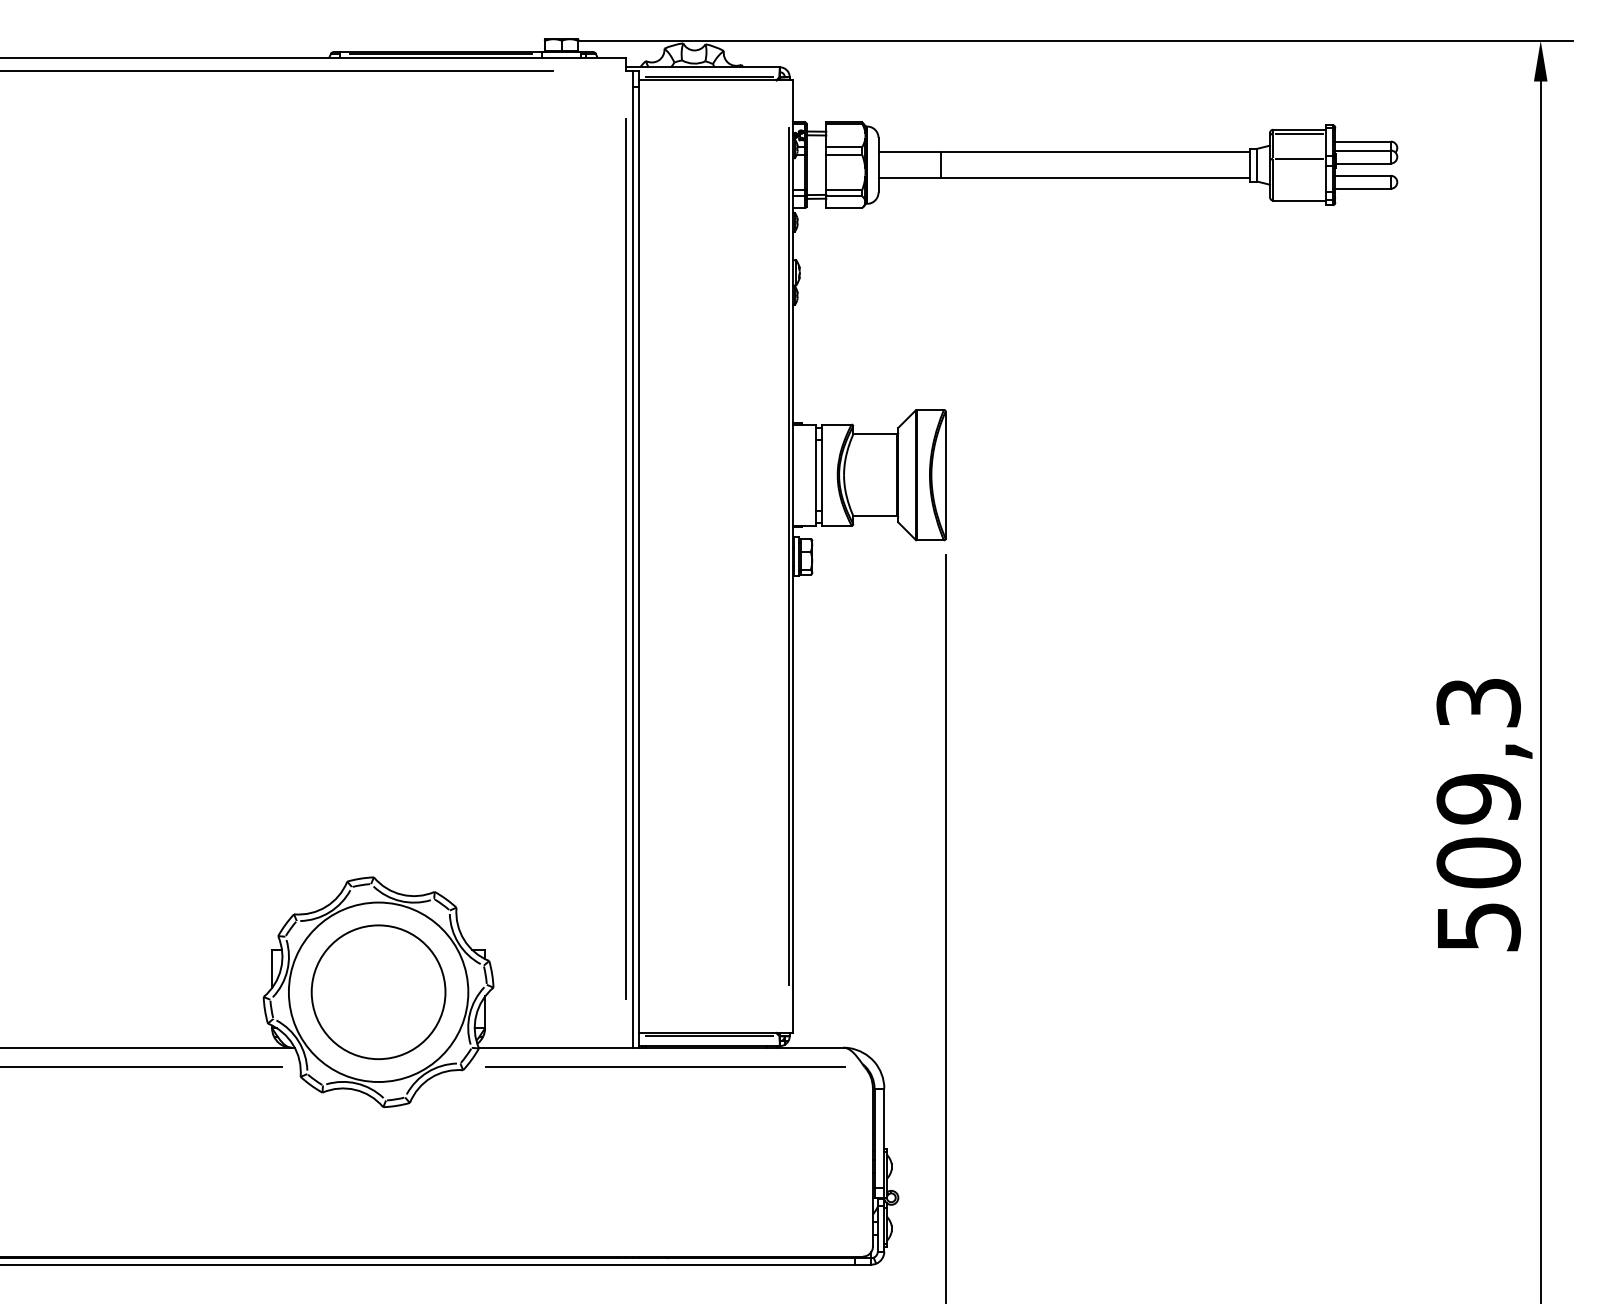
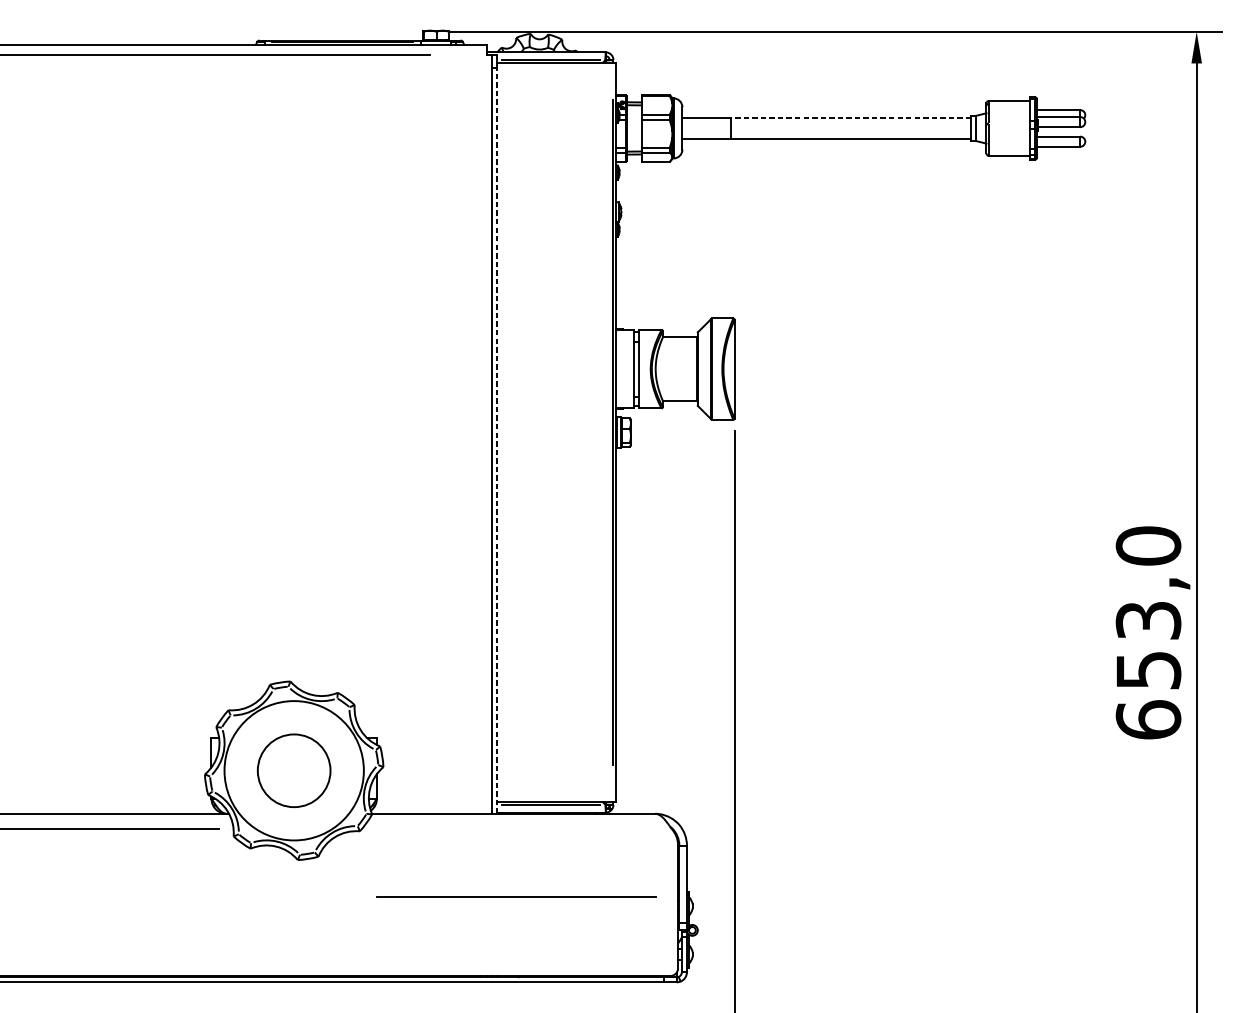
line: (1298, 133) -> (1008, 103), removed
line: (1095, 152) -> (850, 118), solid -> dashed
line: (1298, 158) -> (1008, 123), removed
line: (626, 558) -> (486, 433), removed
line: (639, 566) -> (496, 440), solid -> dashed
text: (1478, 814) -> (1148, 632), 509,3 -> 653,0
circle: (378, 992) -> (294, 770), size x0.7
line: (665, 1066) -> (517, 896), moved

